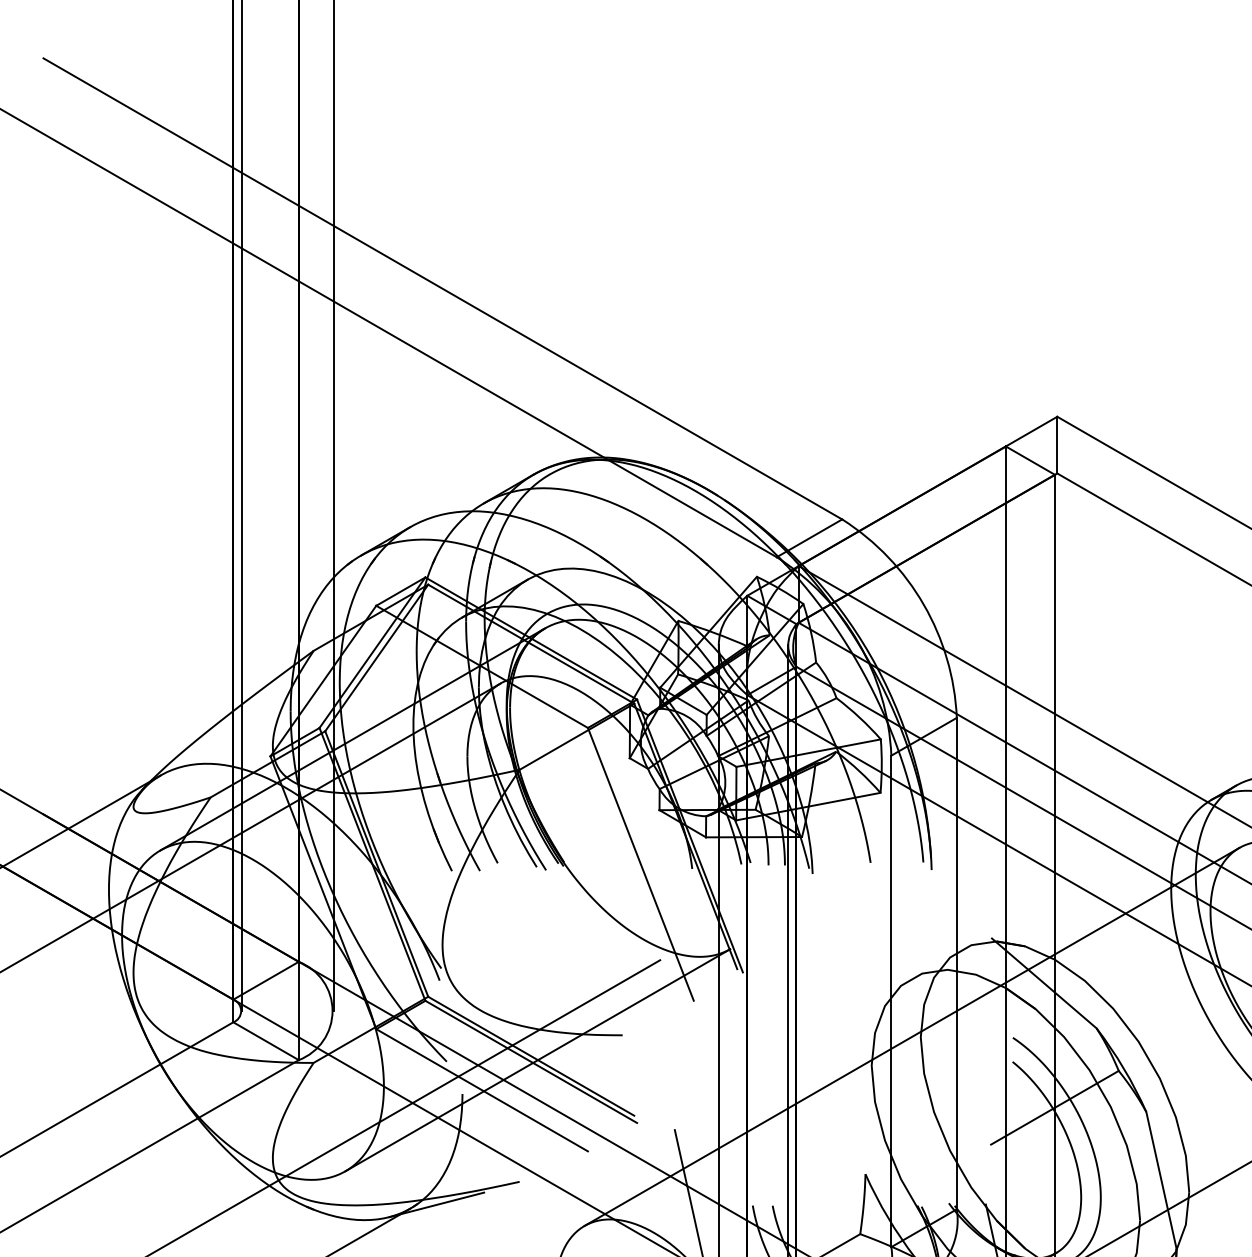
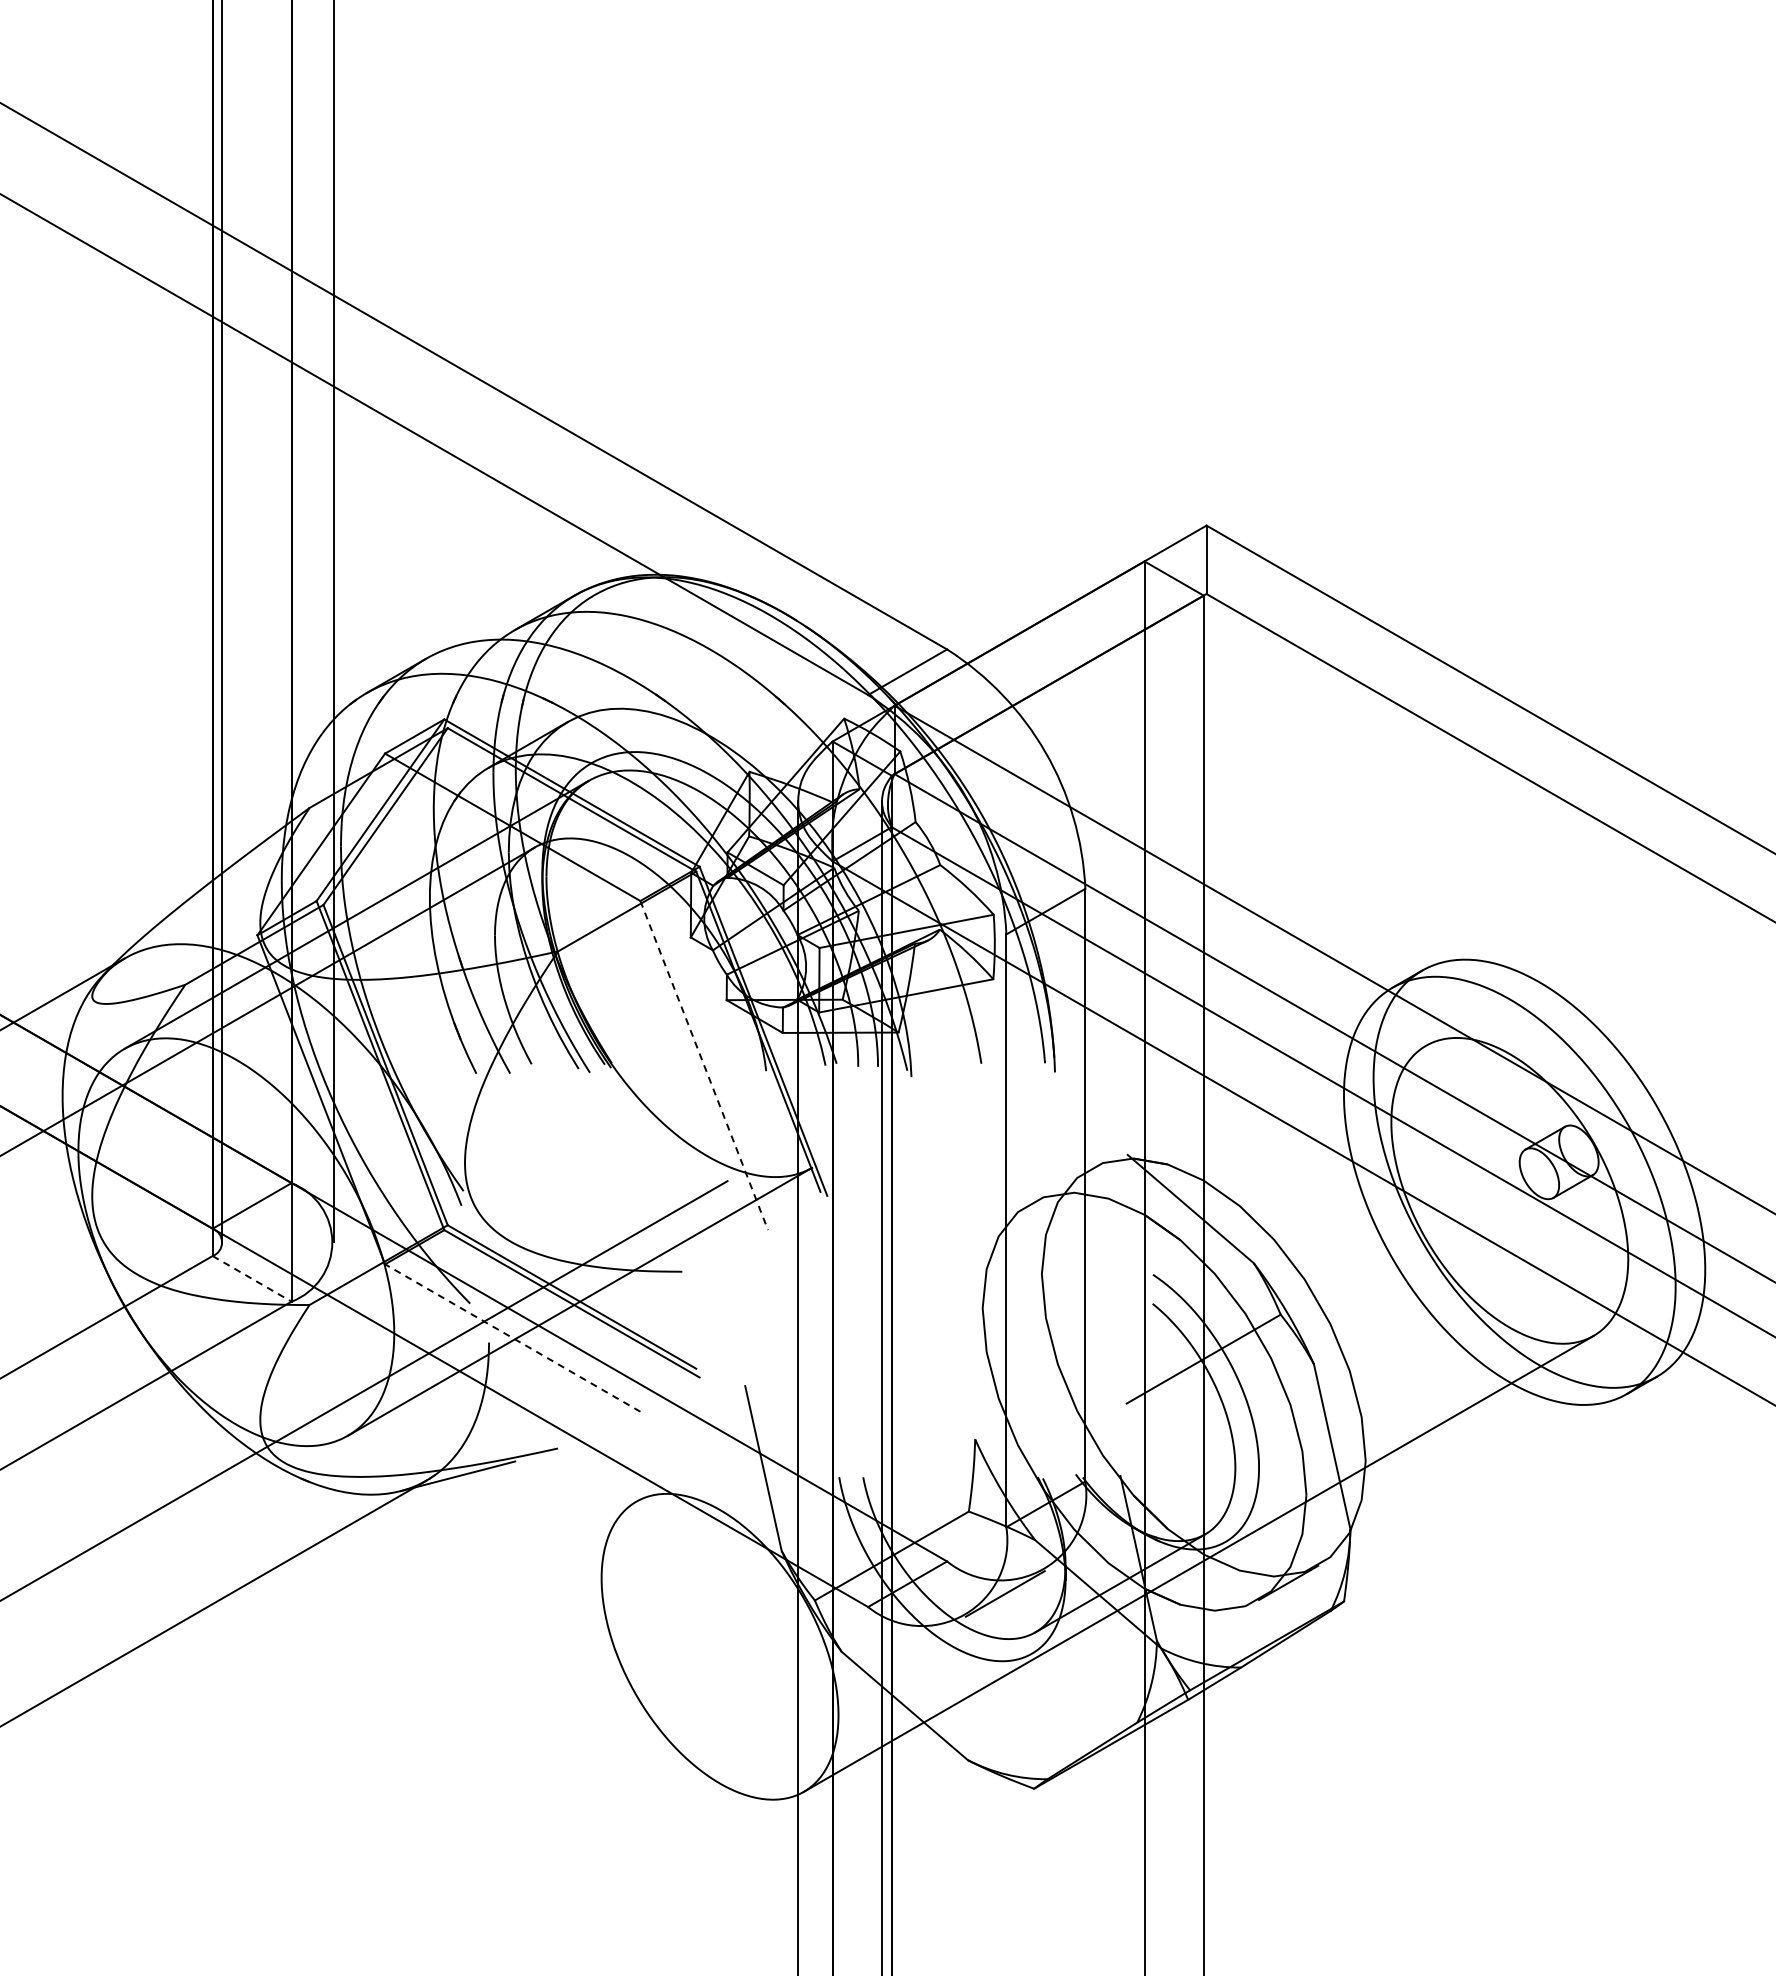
line: (641, 865) -> (704, 1066), solid -> dashed
line: (912, 1036) -> (1031, 1273), removed
line: (266, 1040) -> (252, 1278), solid -> dashed
line: (481, 1089) -> (512, 1337), solid -> dashed

